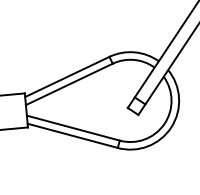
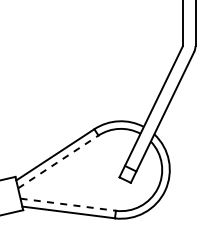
line: (69, 83) -> (58, 161), solid -> dashed
line: (73, 127) -> (68, 204), solid -> dashed

